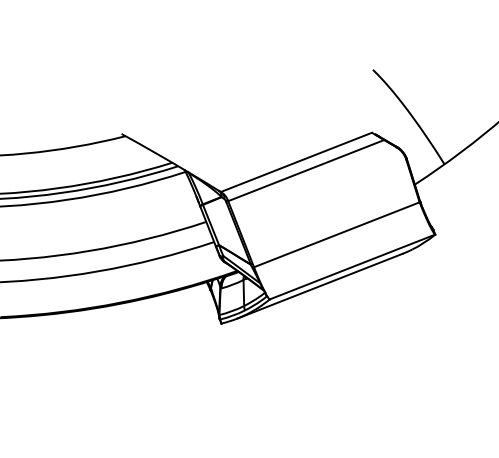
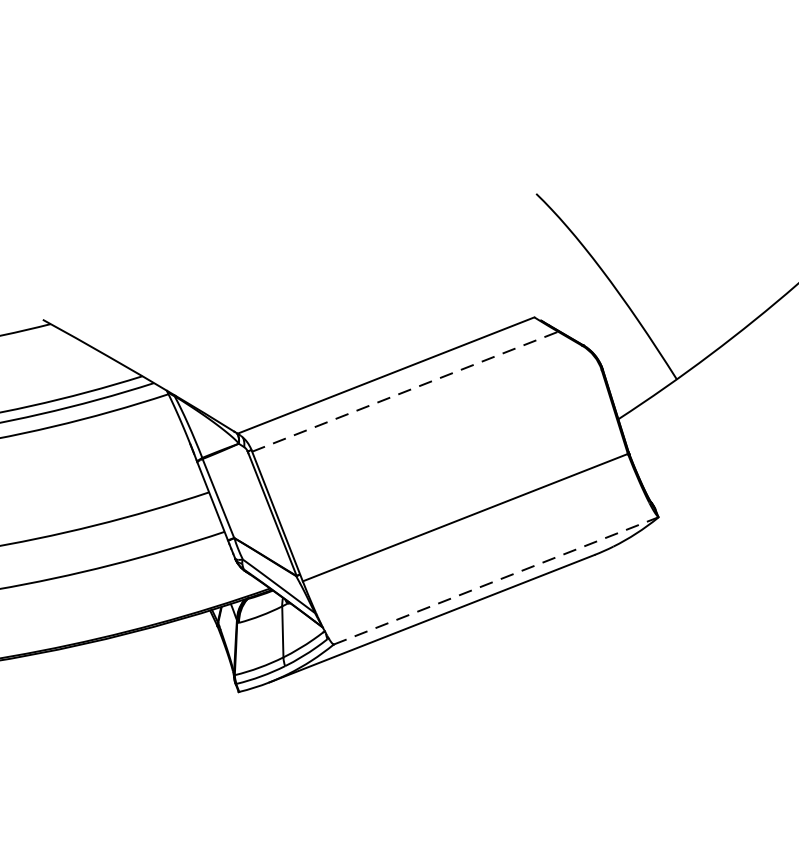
line: (306, 170) -> (405, 391), solid -> dashed
line: (352, 267) -> (496, 581), solid -> dashed

